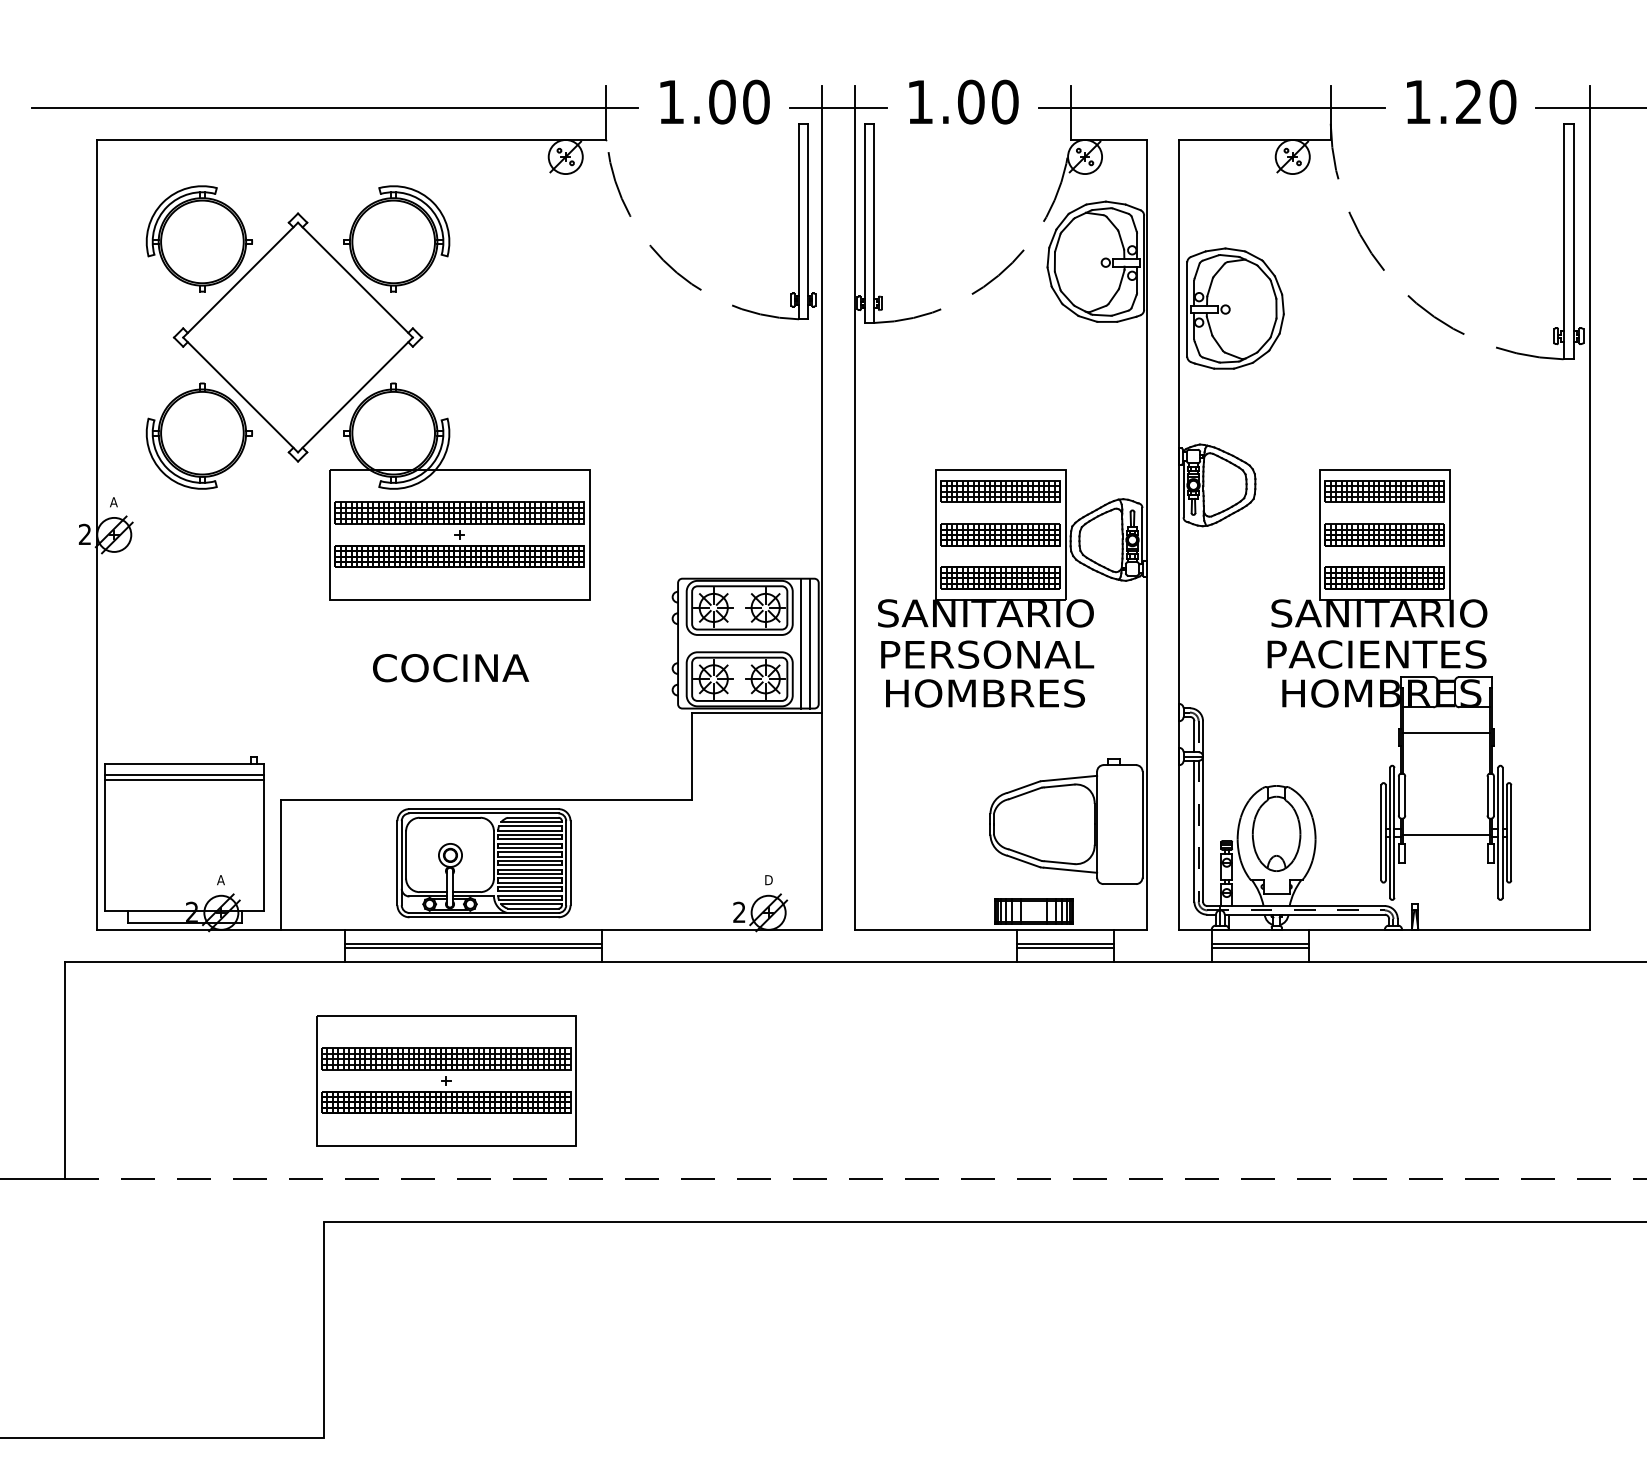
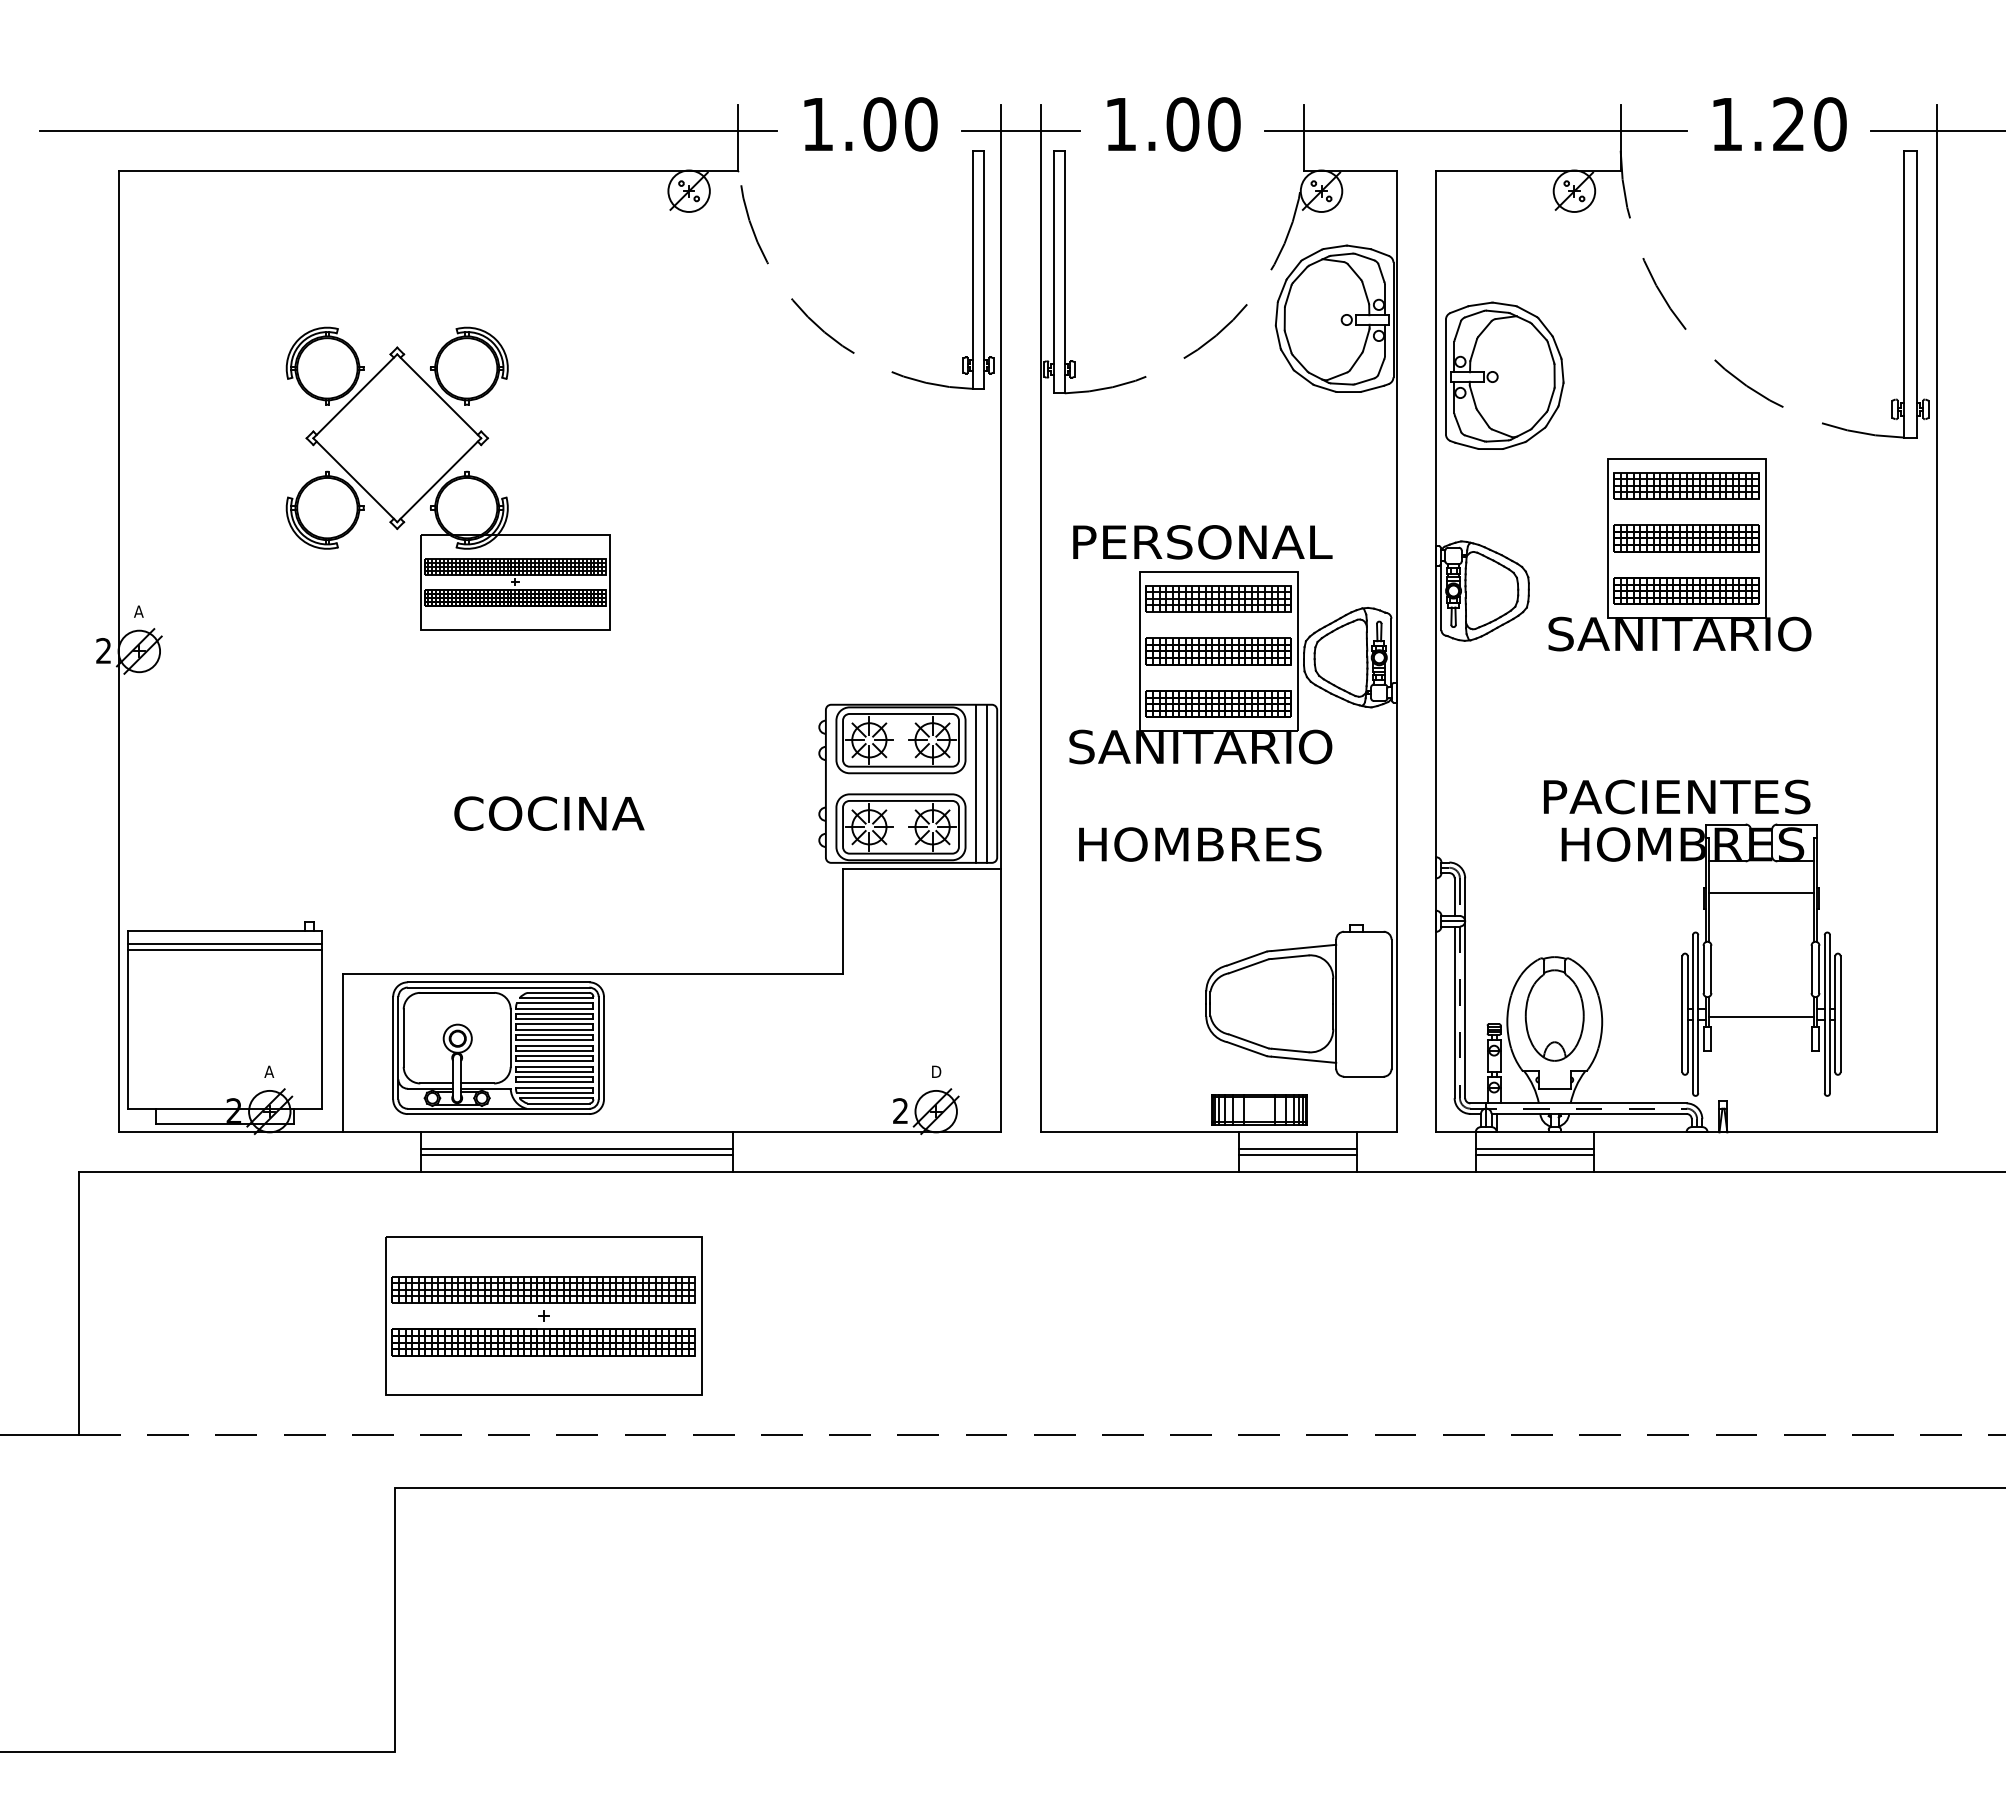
part: (368, 392) -> (448, 478), size x0.6
part: (1379, 548) -> (1679, 554), moved
text: (987, 654) -> (1202, 542), moved
part: (483, 862) -> (498, 1047), moved

